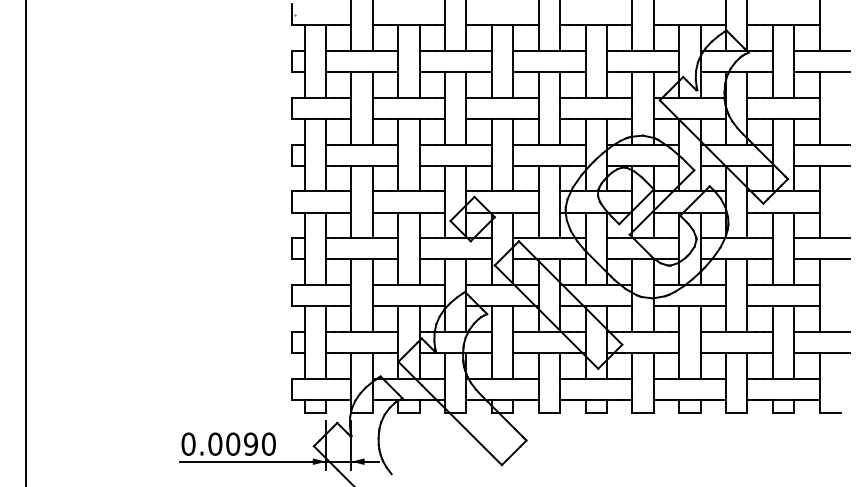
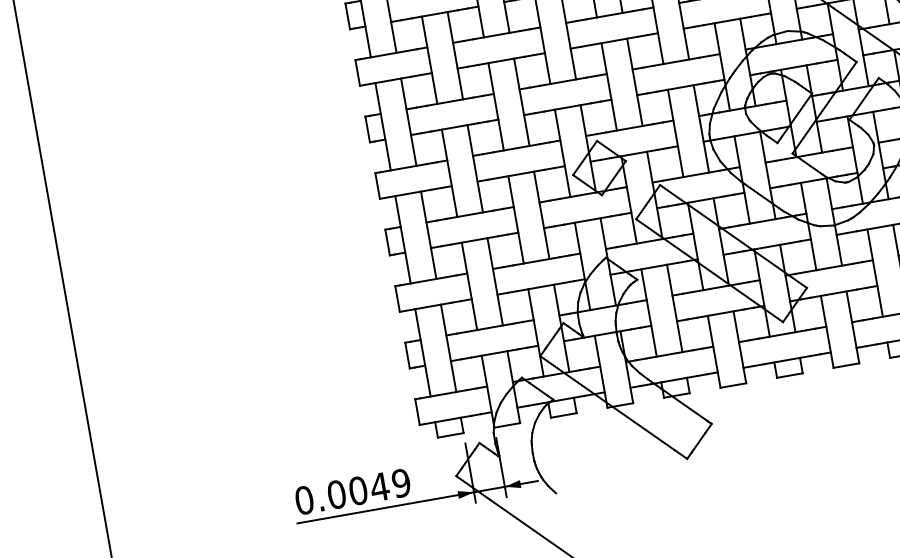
text: (259, 443) -> (389, 484), 0.0090 -> 0.0049

